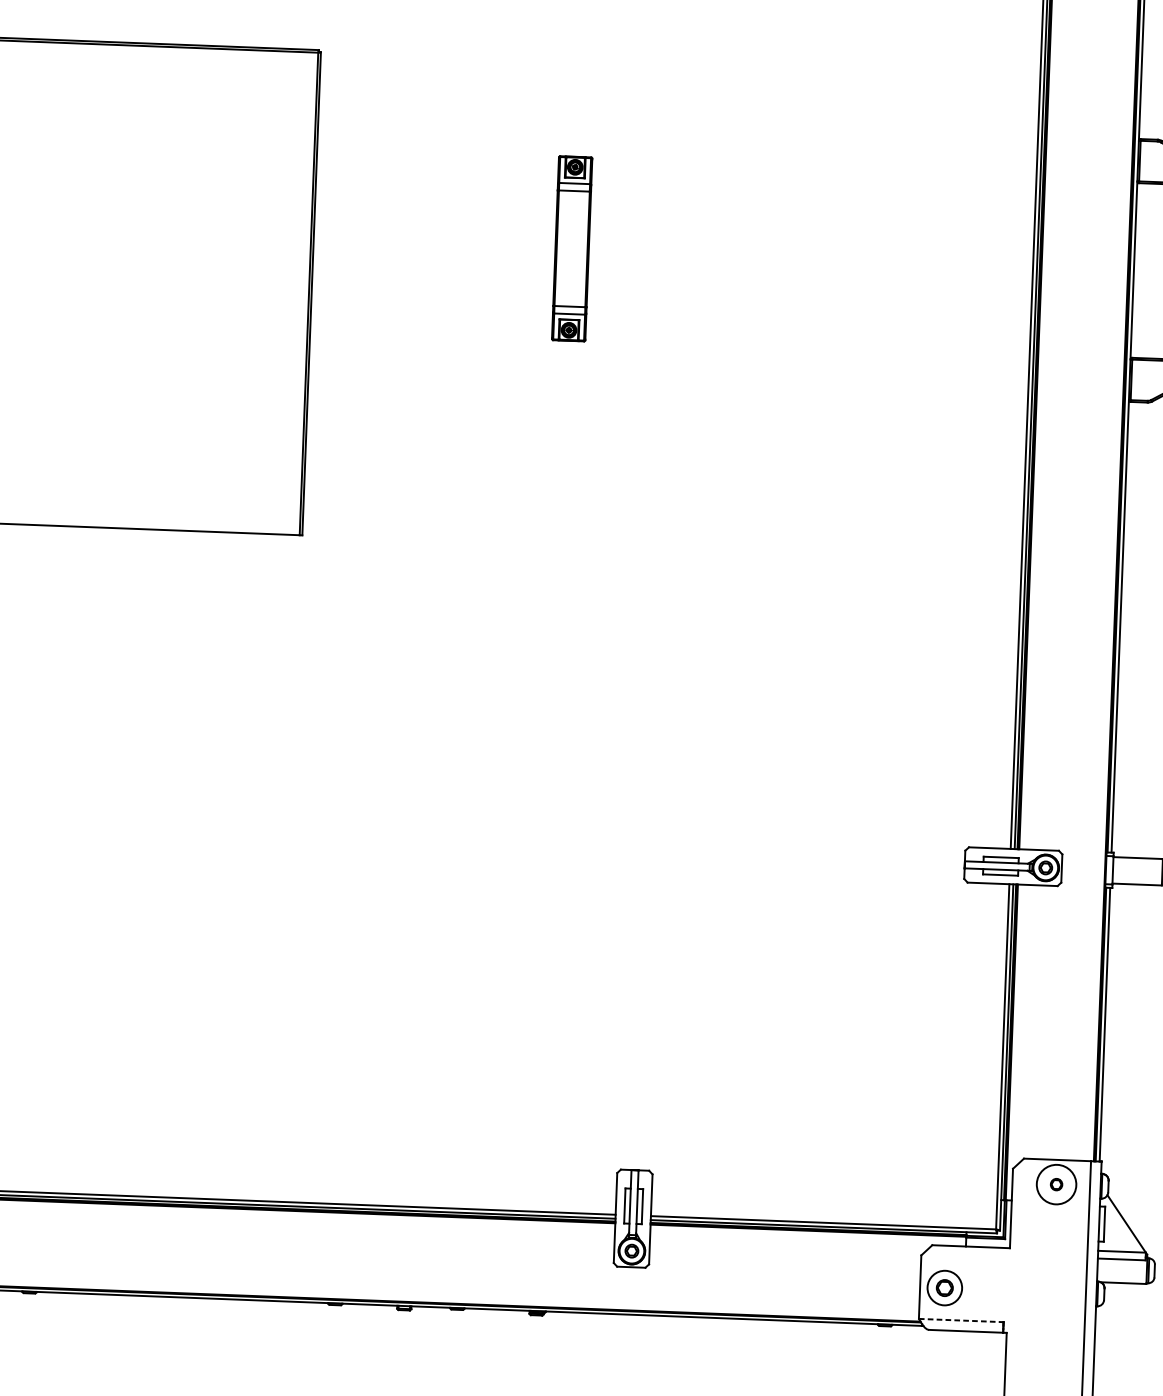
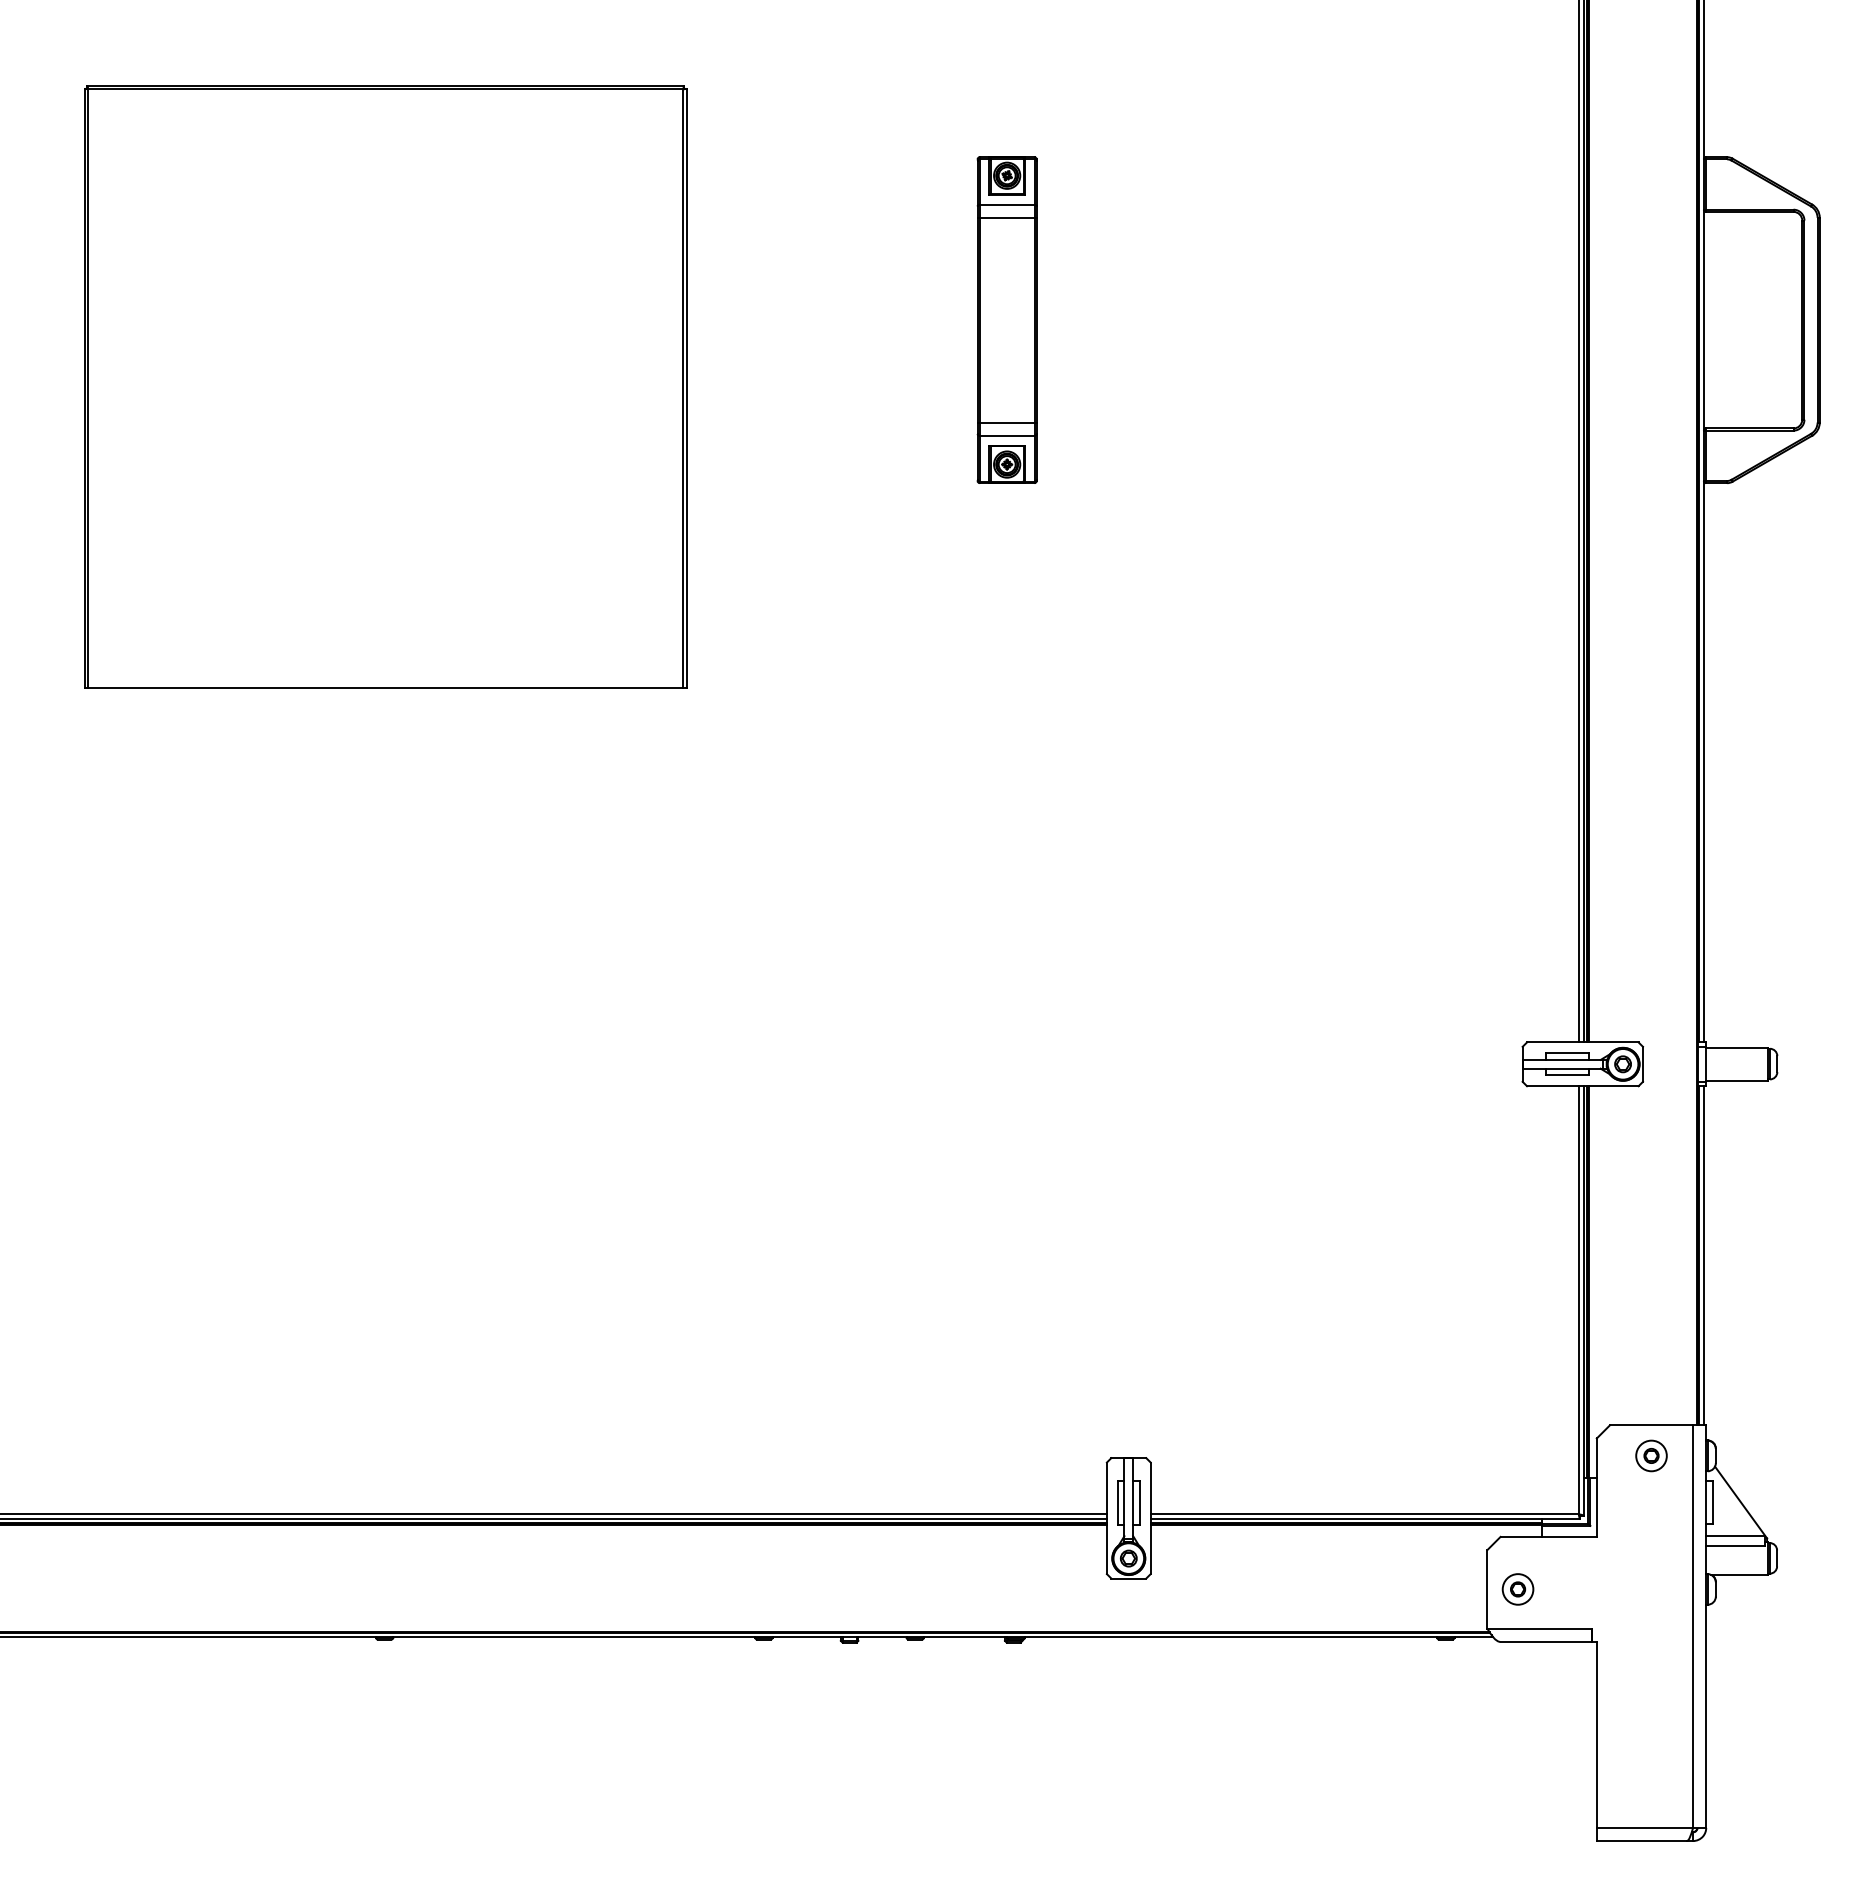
part: (571, 248) -> (1006, 319), size x1.43
circle: (1056, 1184) -> (1651, 1455), size x0.62
part: (944, 1288) -> (1517, 1589), size x0.71
line: (960, 1320) -> (1539, 1628), dashed -> solid

